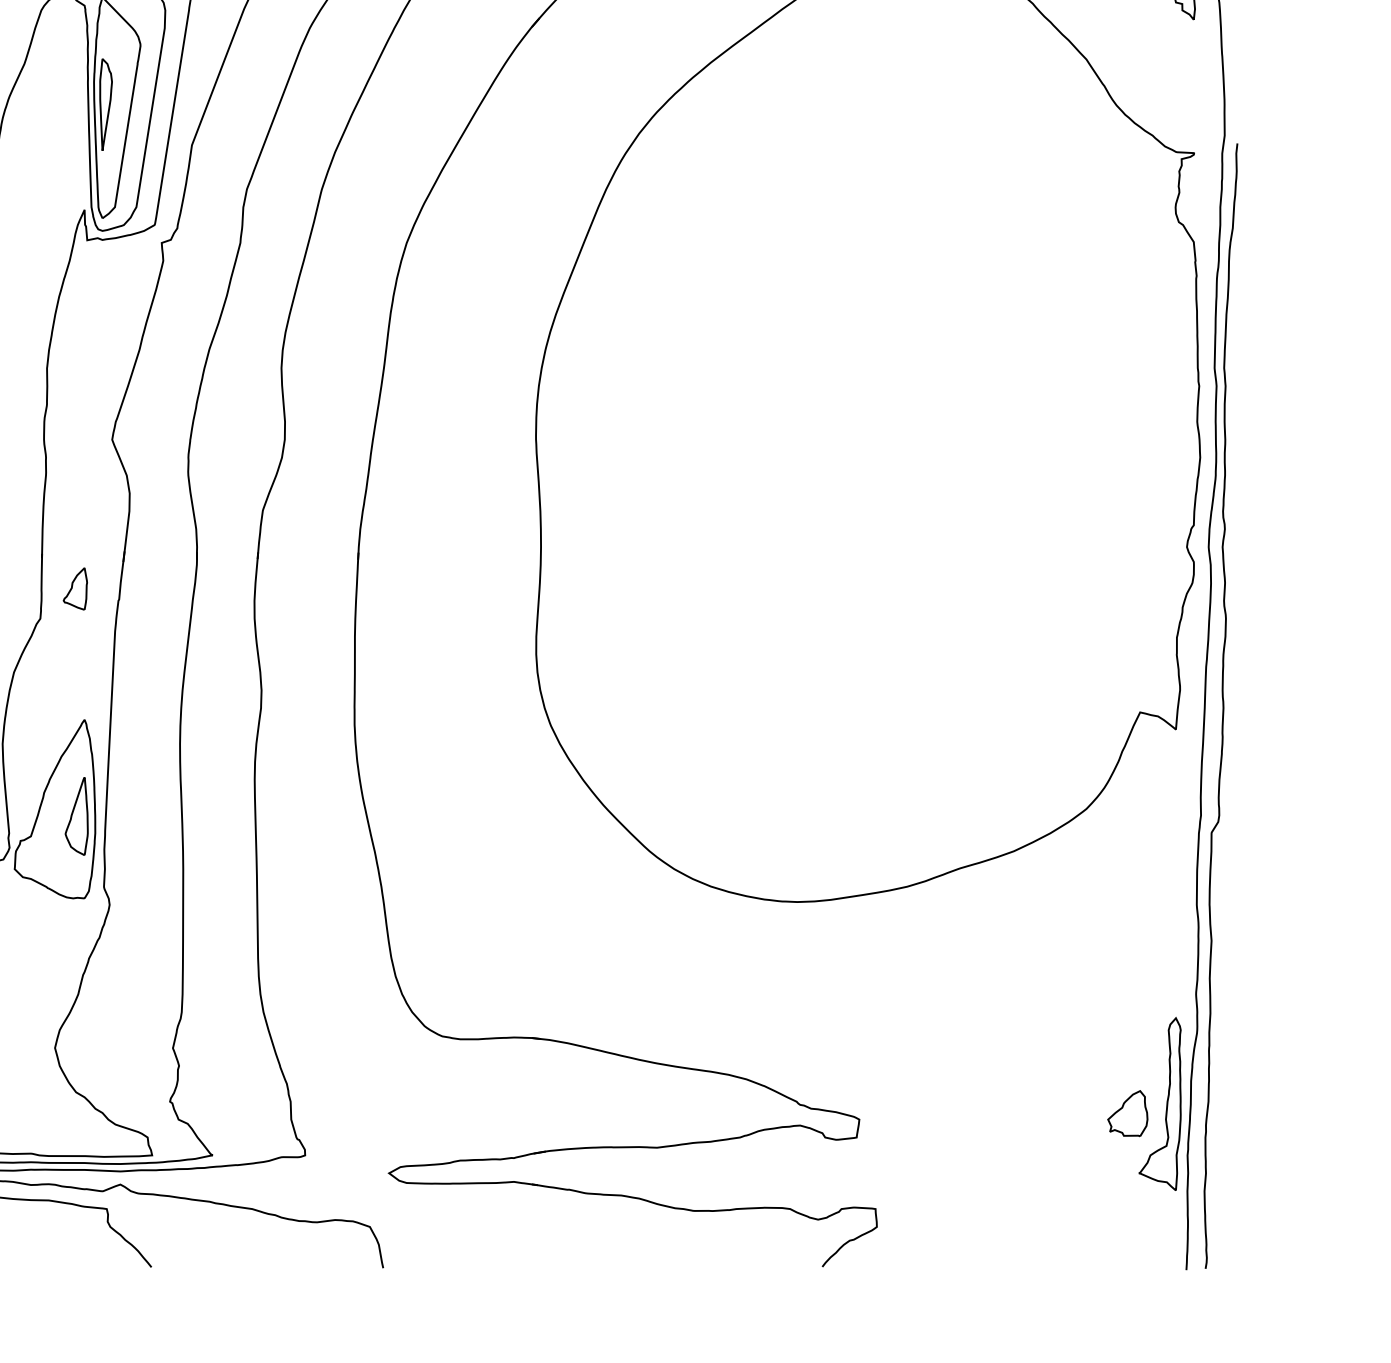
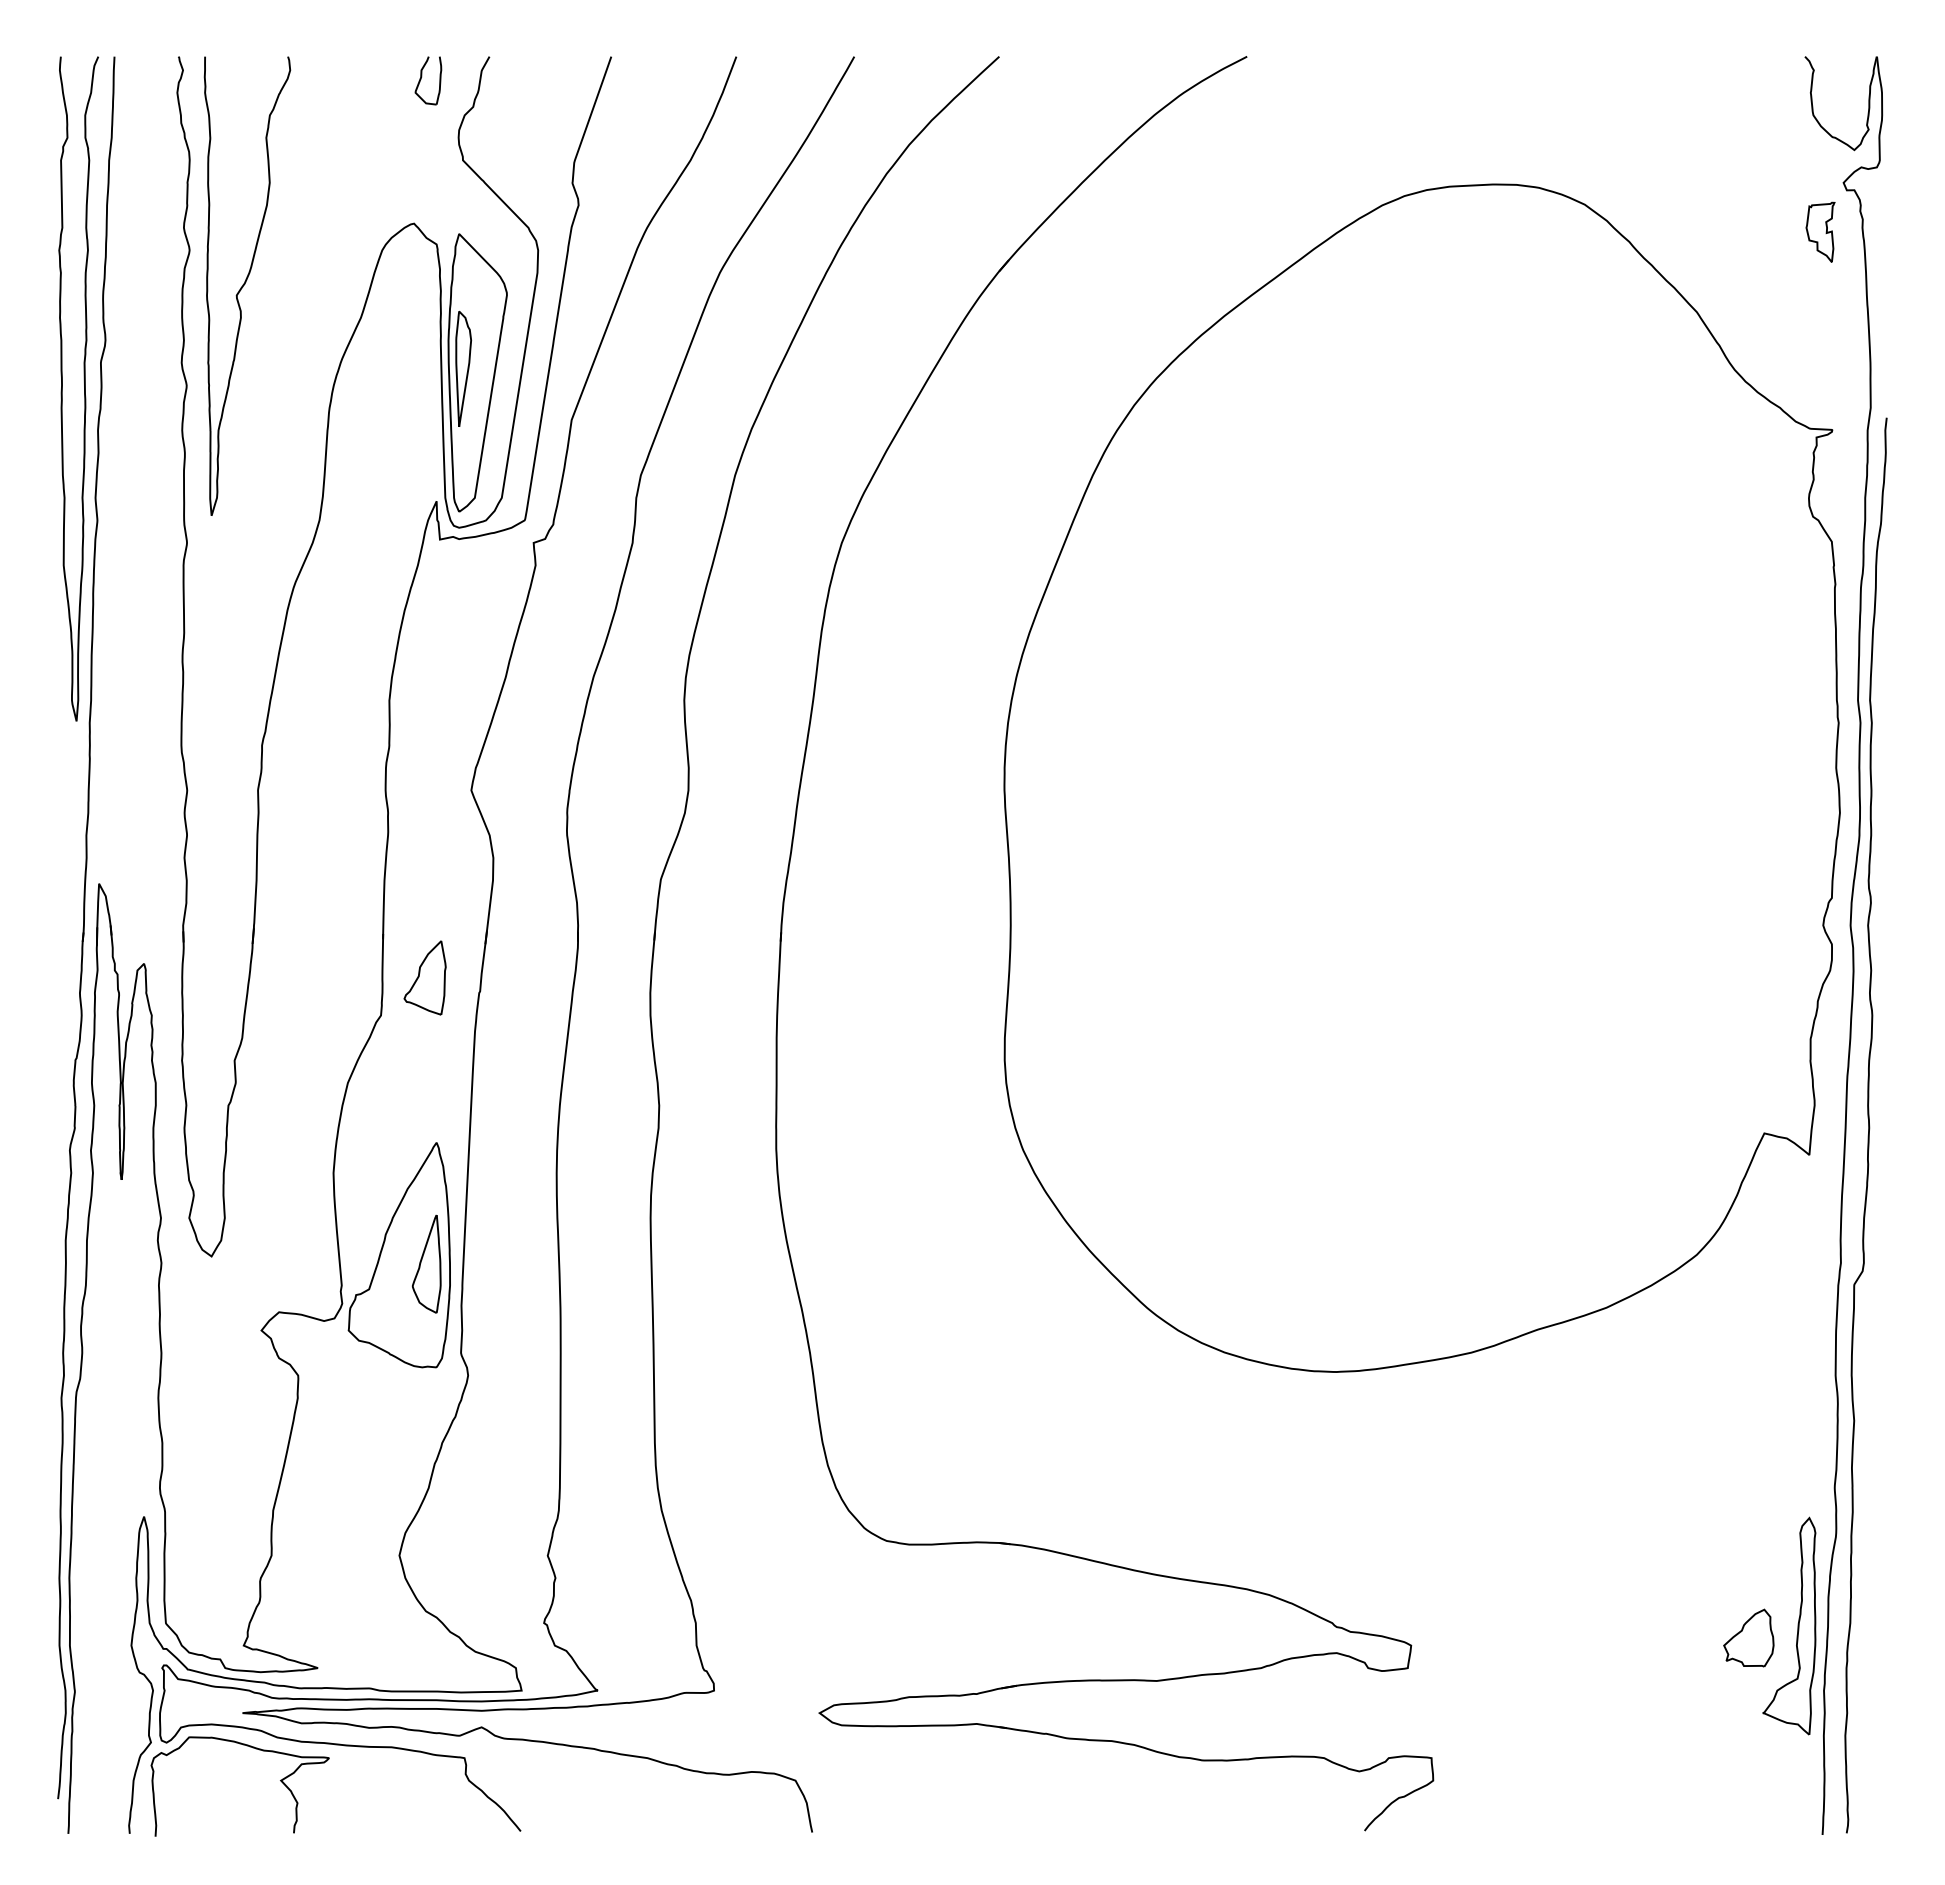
part: (74, 589) -> (424, 978), size x1.4

